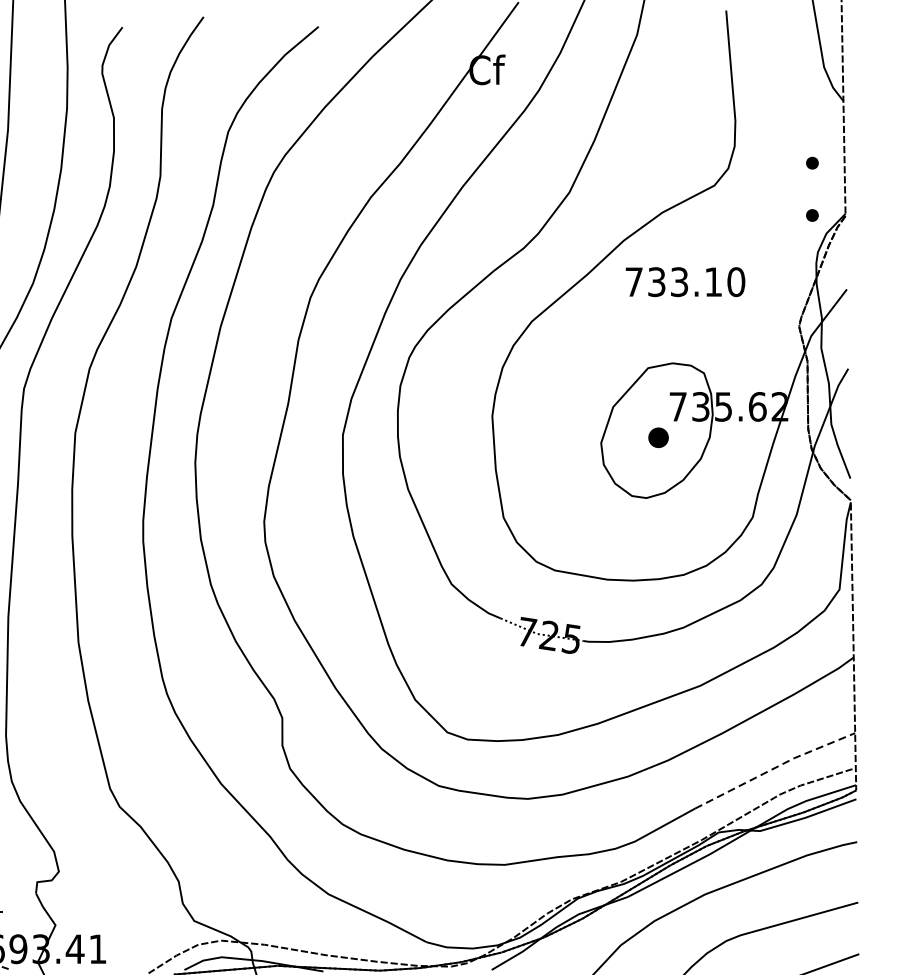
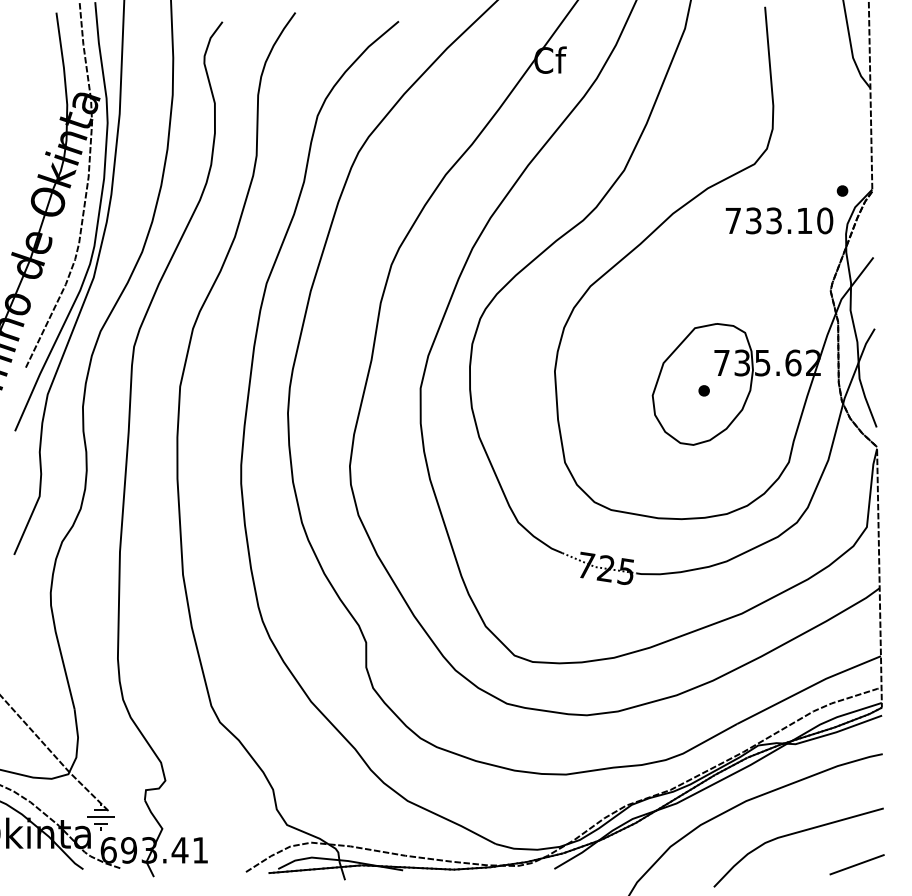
part: (812, 162) -> (842, 143), removed
text: (685, 281) -> (779, 220), moved
part: (657, 437) -> (703, 390), size x0.62
line: (775, 767) -> (809, 687), dashed -> solid

